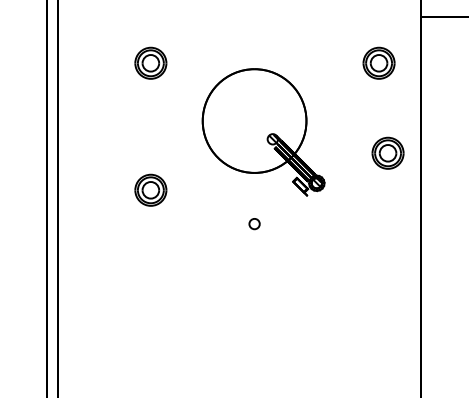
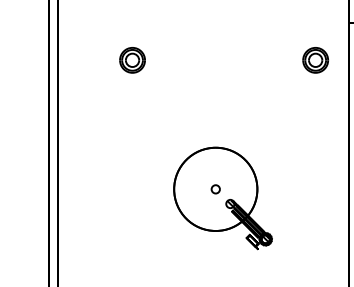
part: (263, 132) -> (222, 198), moved
part: (387, 152) -> (322, 131), removed
part: (150, 189) -> (132, 161), removed

